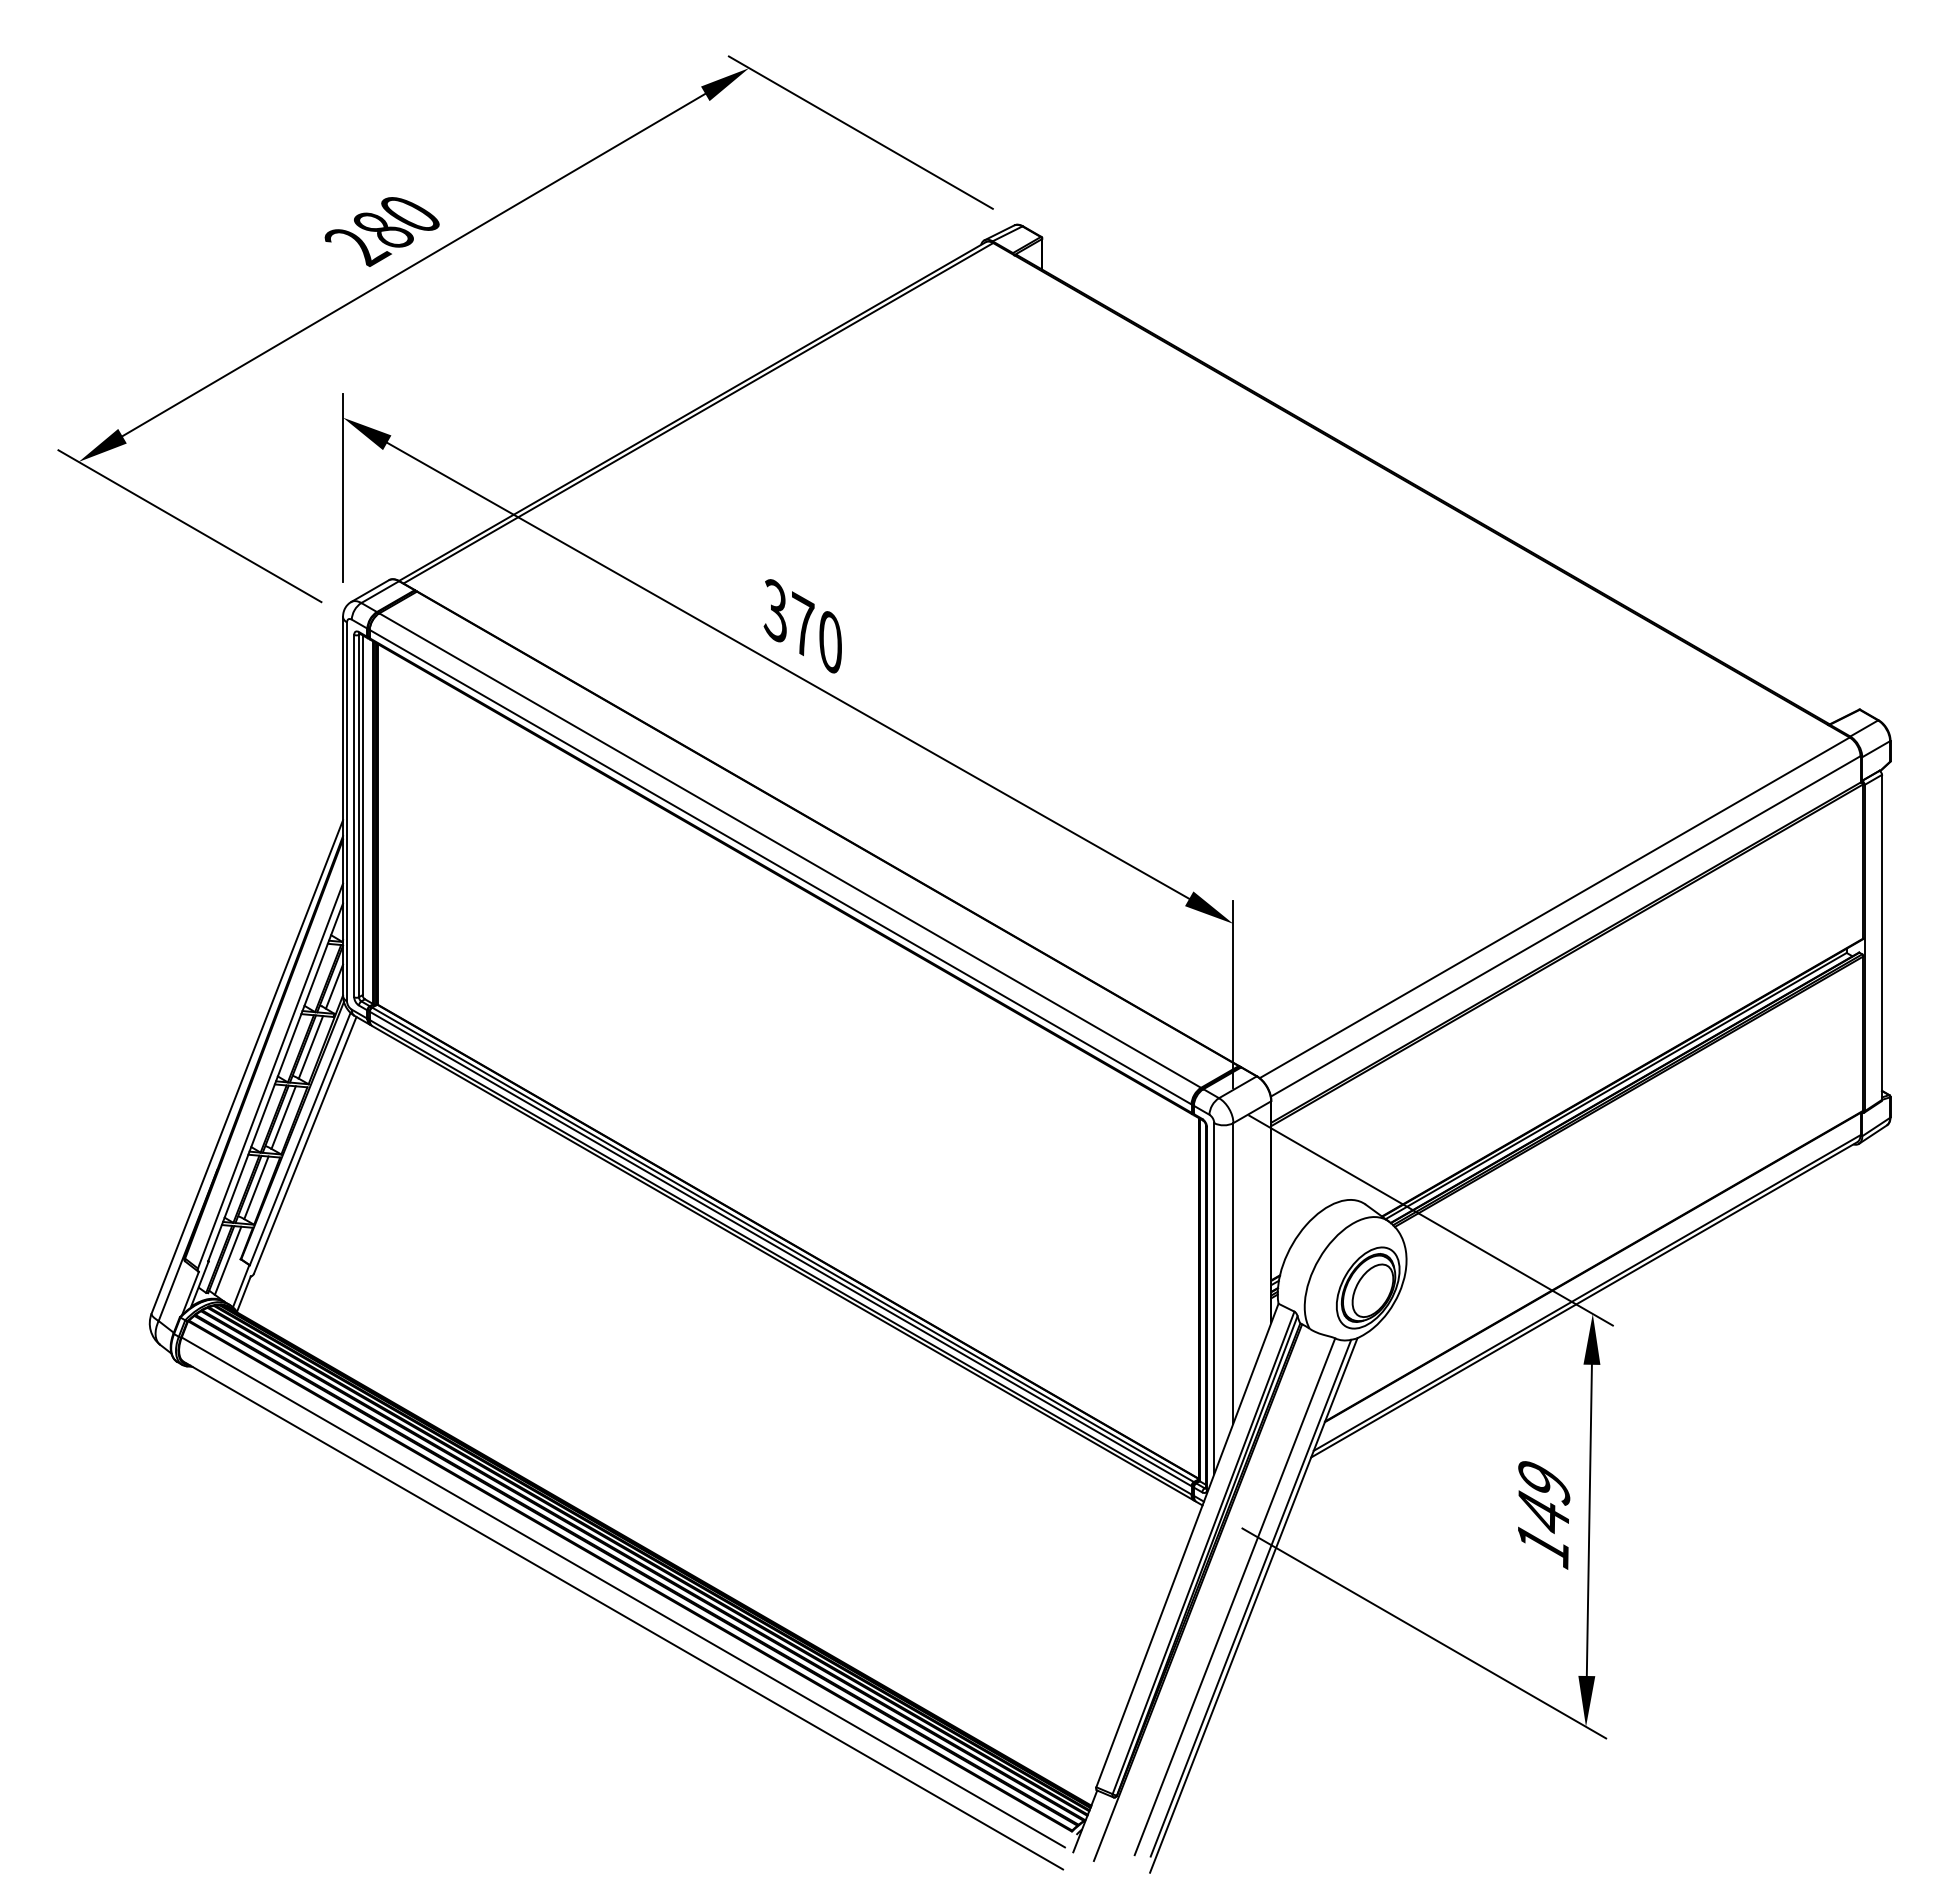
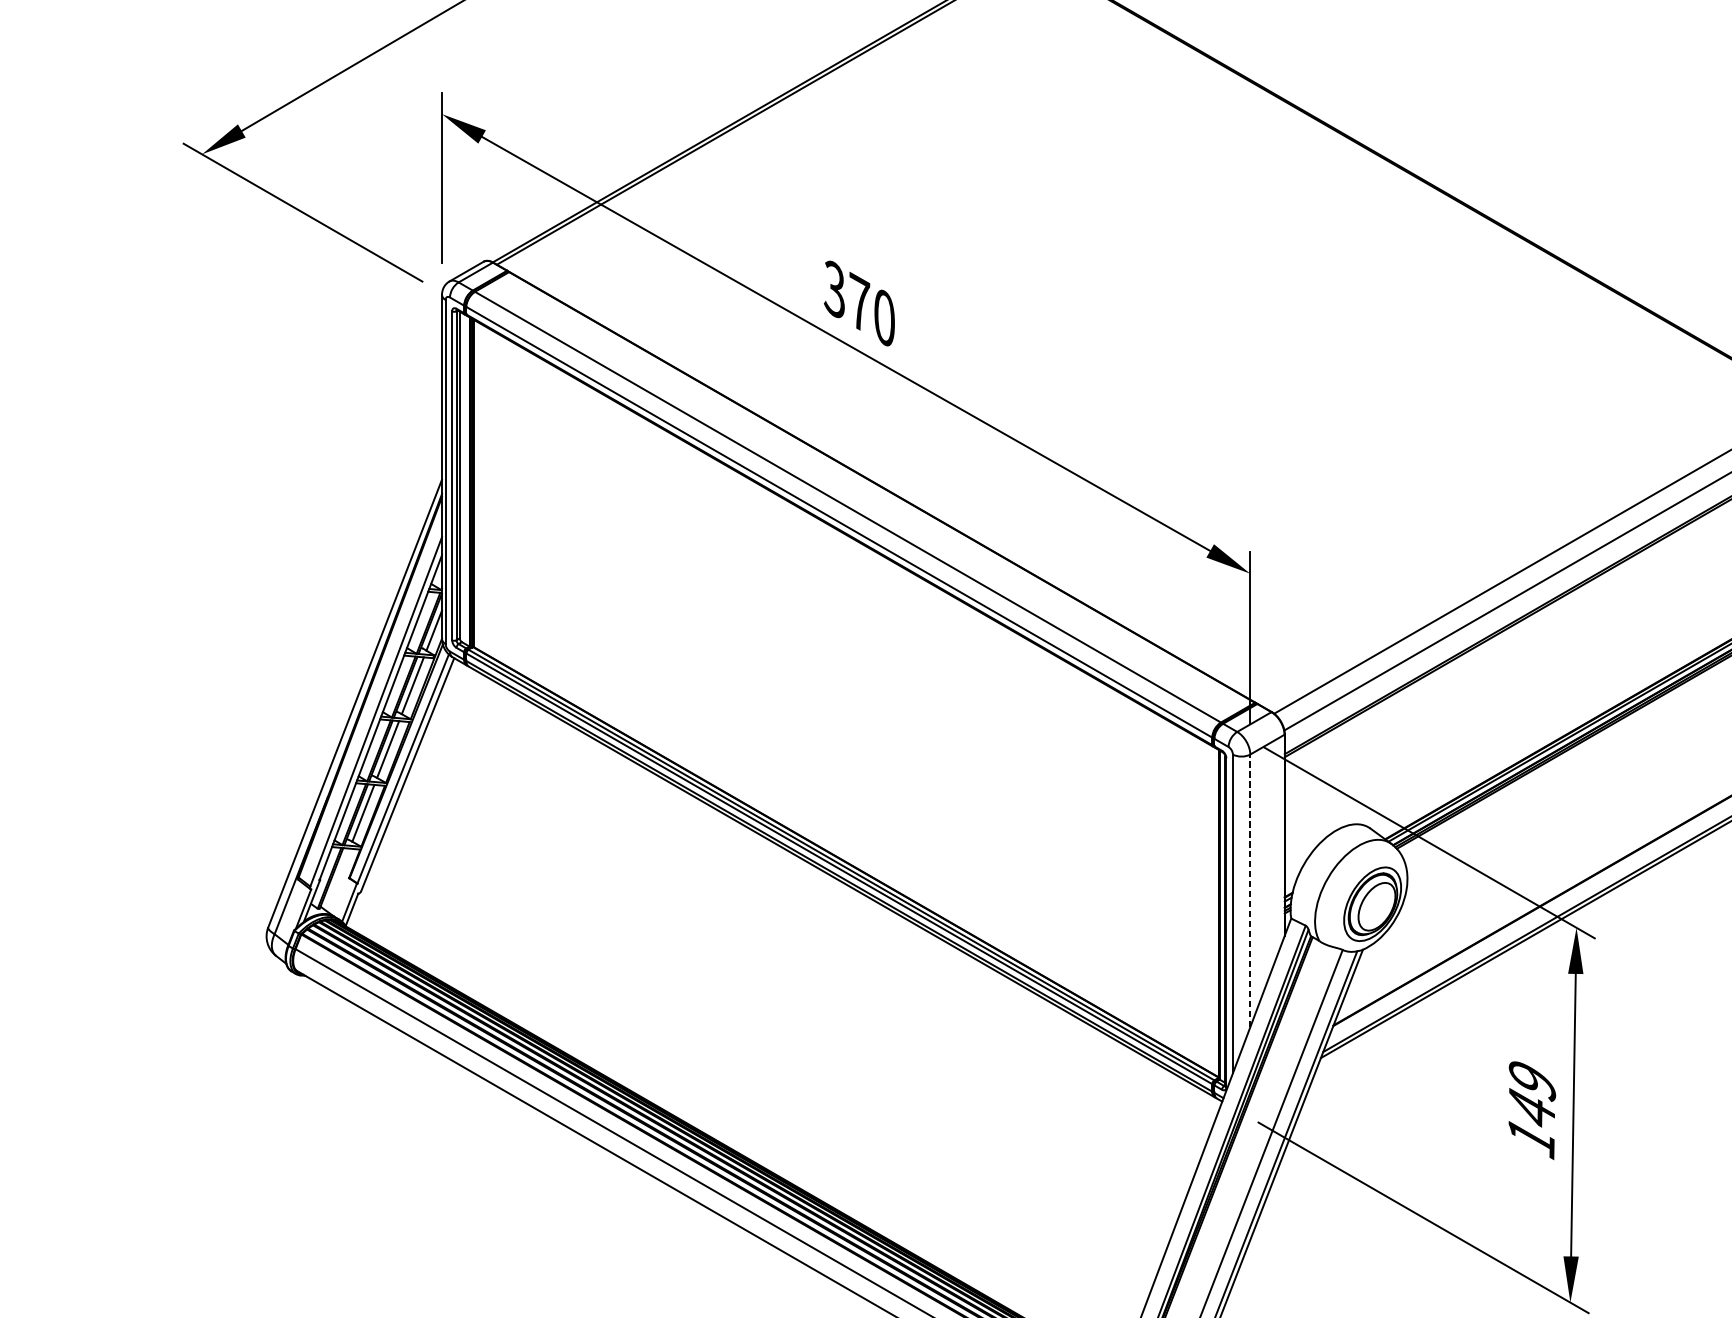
line: (227, 1260) -> (337, 879), removed
line: (1233, 1272) -> (1250, 890), solid -> dashed

